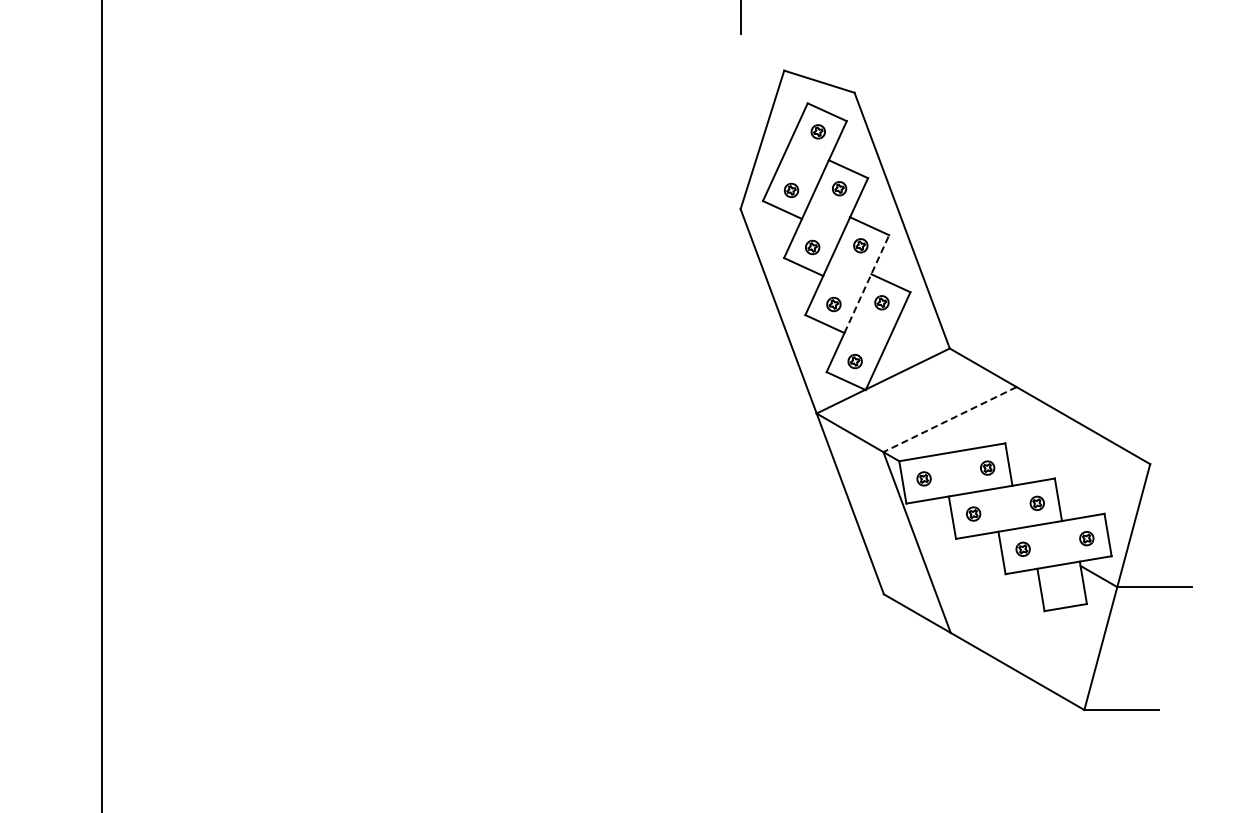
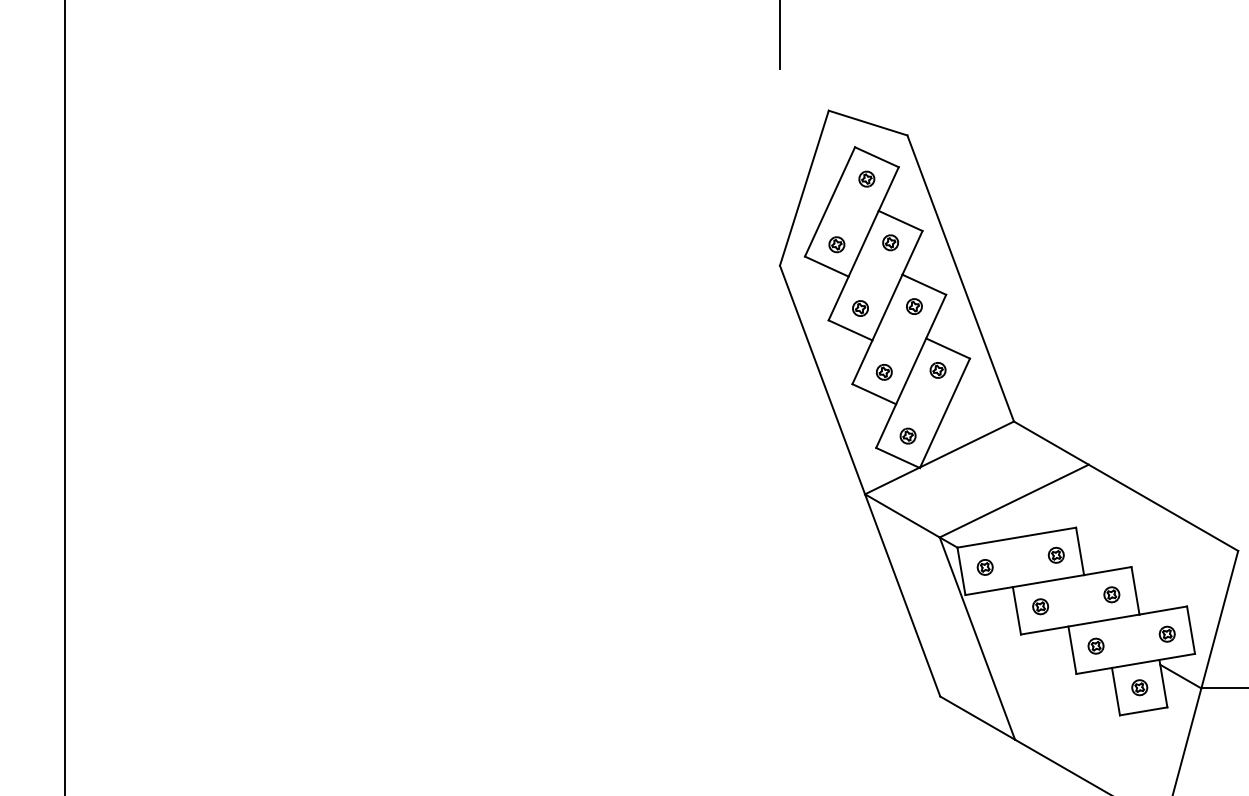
line: (866, 284) -> (920, 349), dashed -> solid
line: (949, 419) -> (1013, 500), dashed -> solid
part: (1061, 586) -> (1138, 687), added

